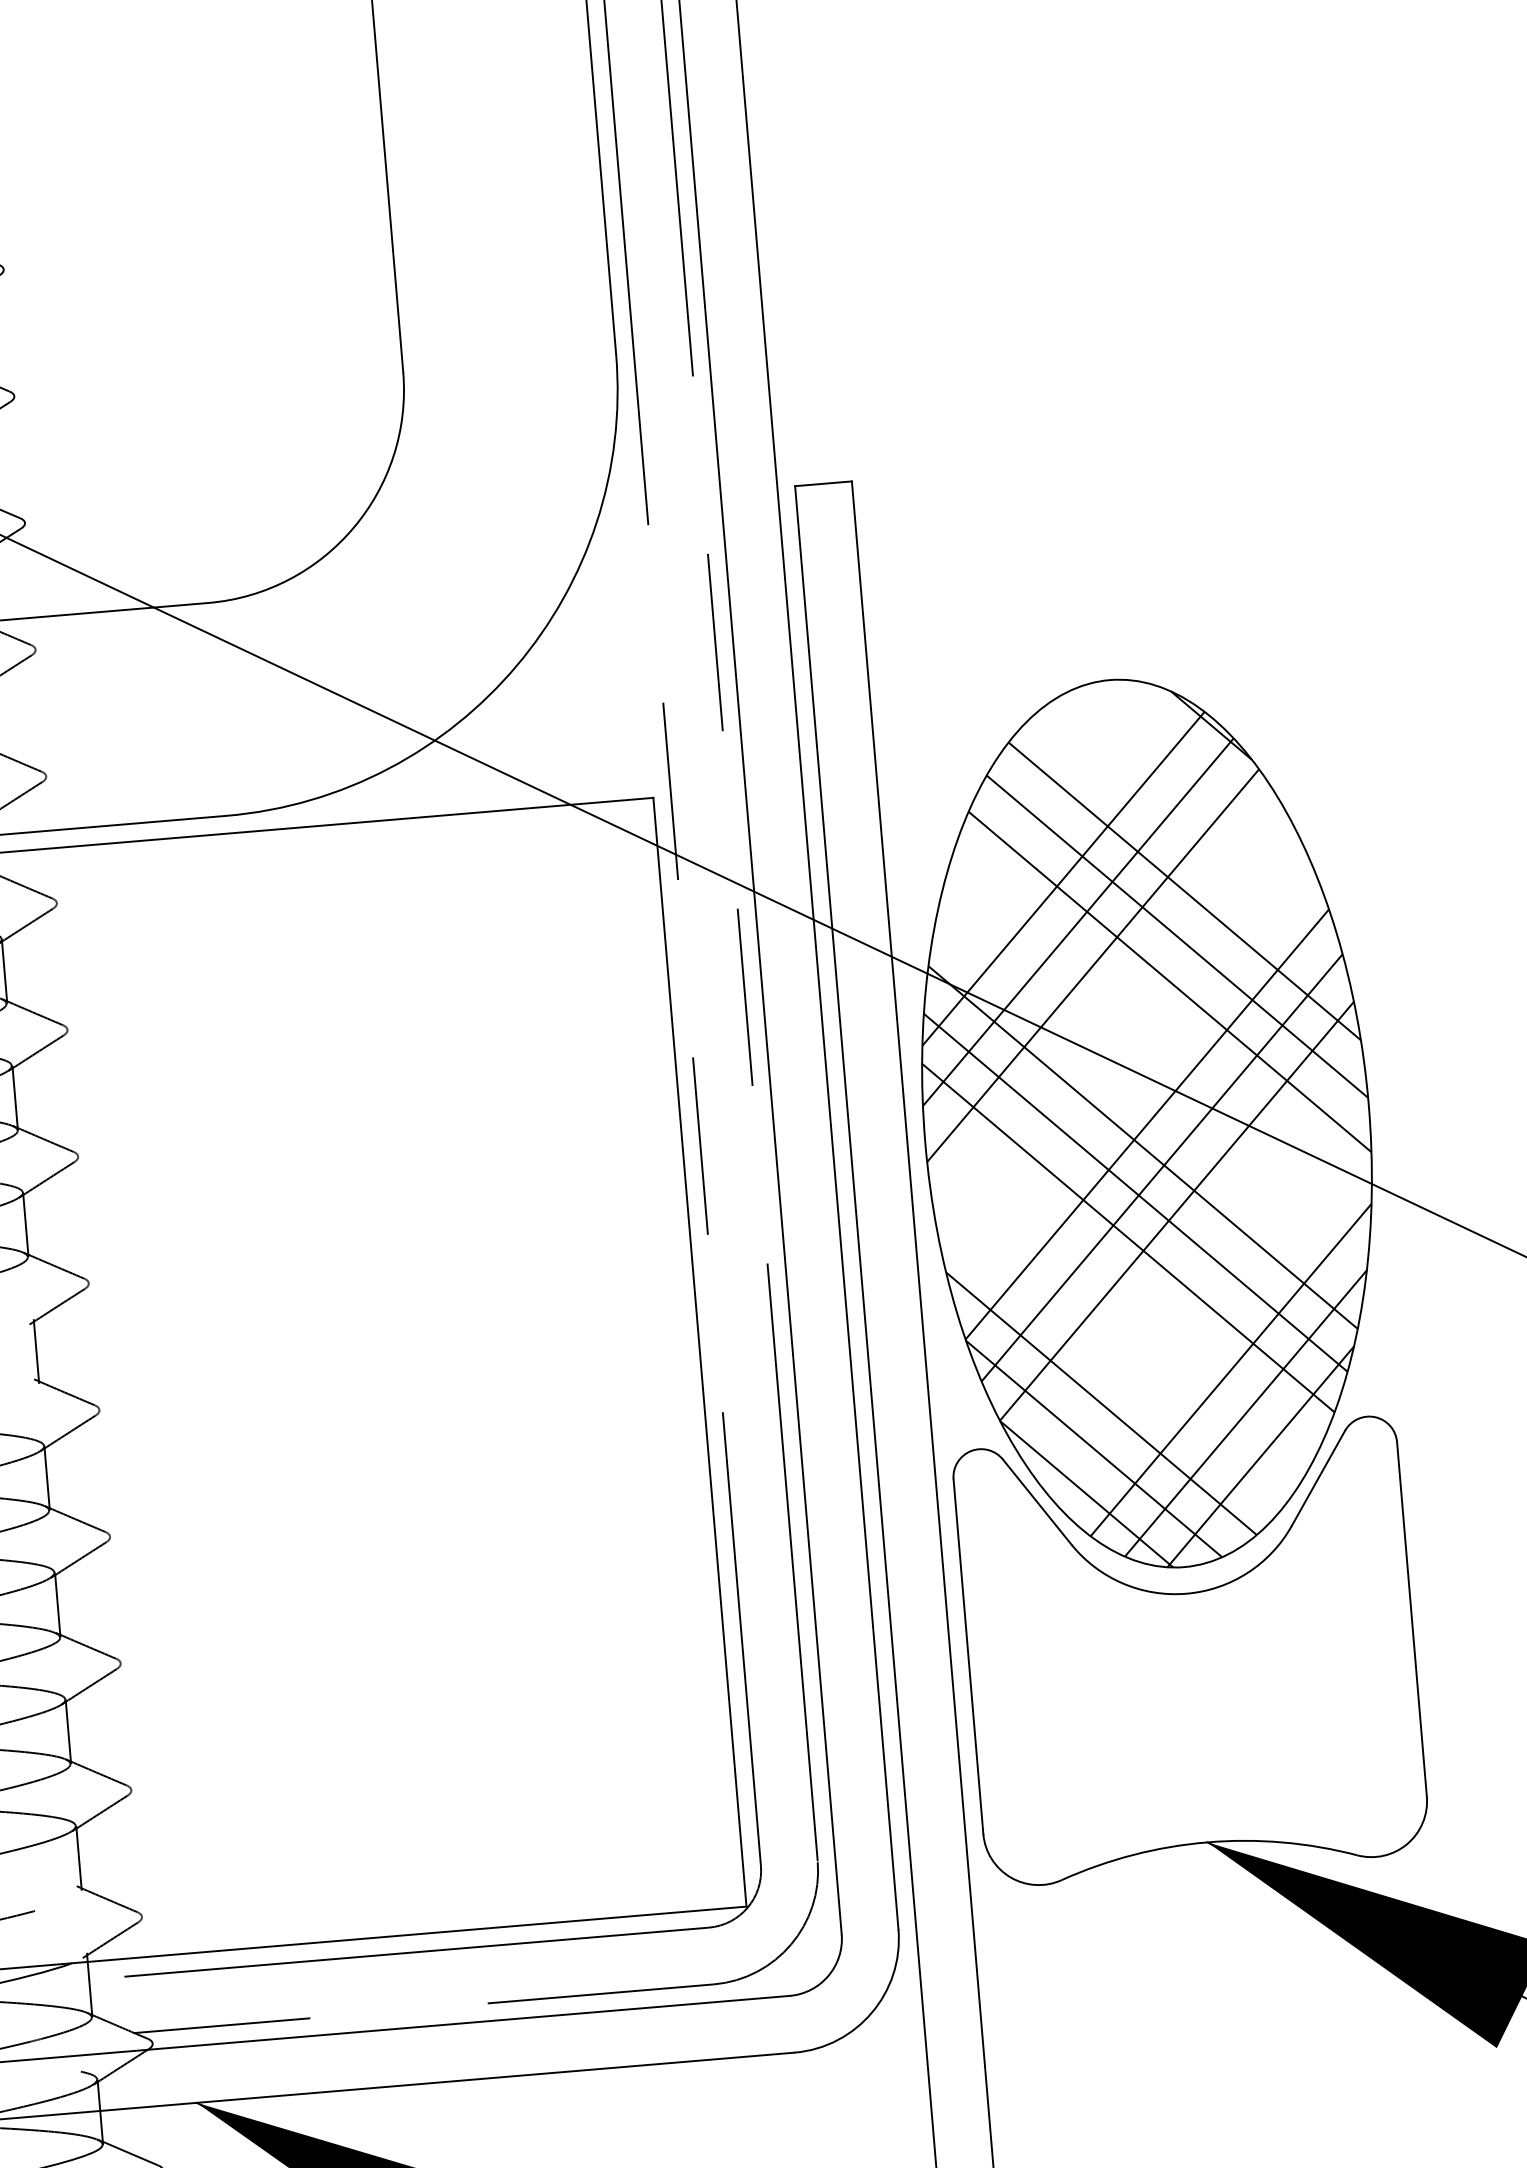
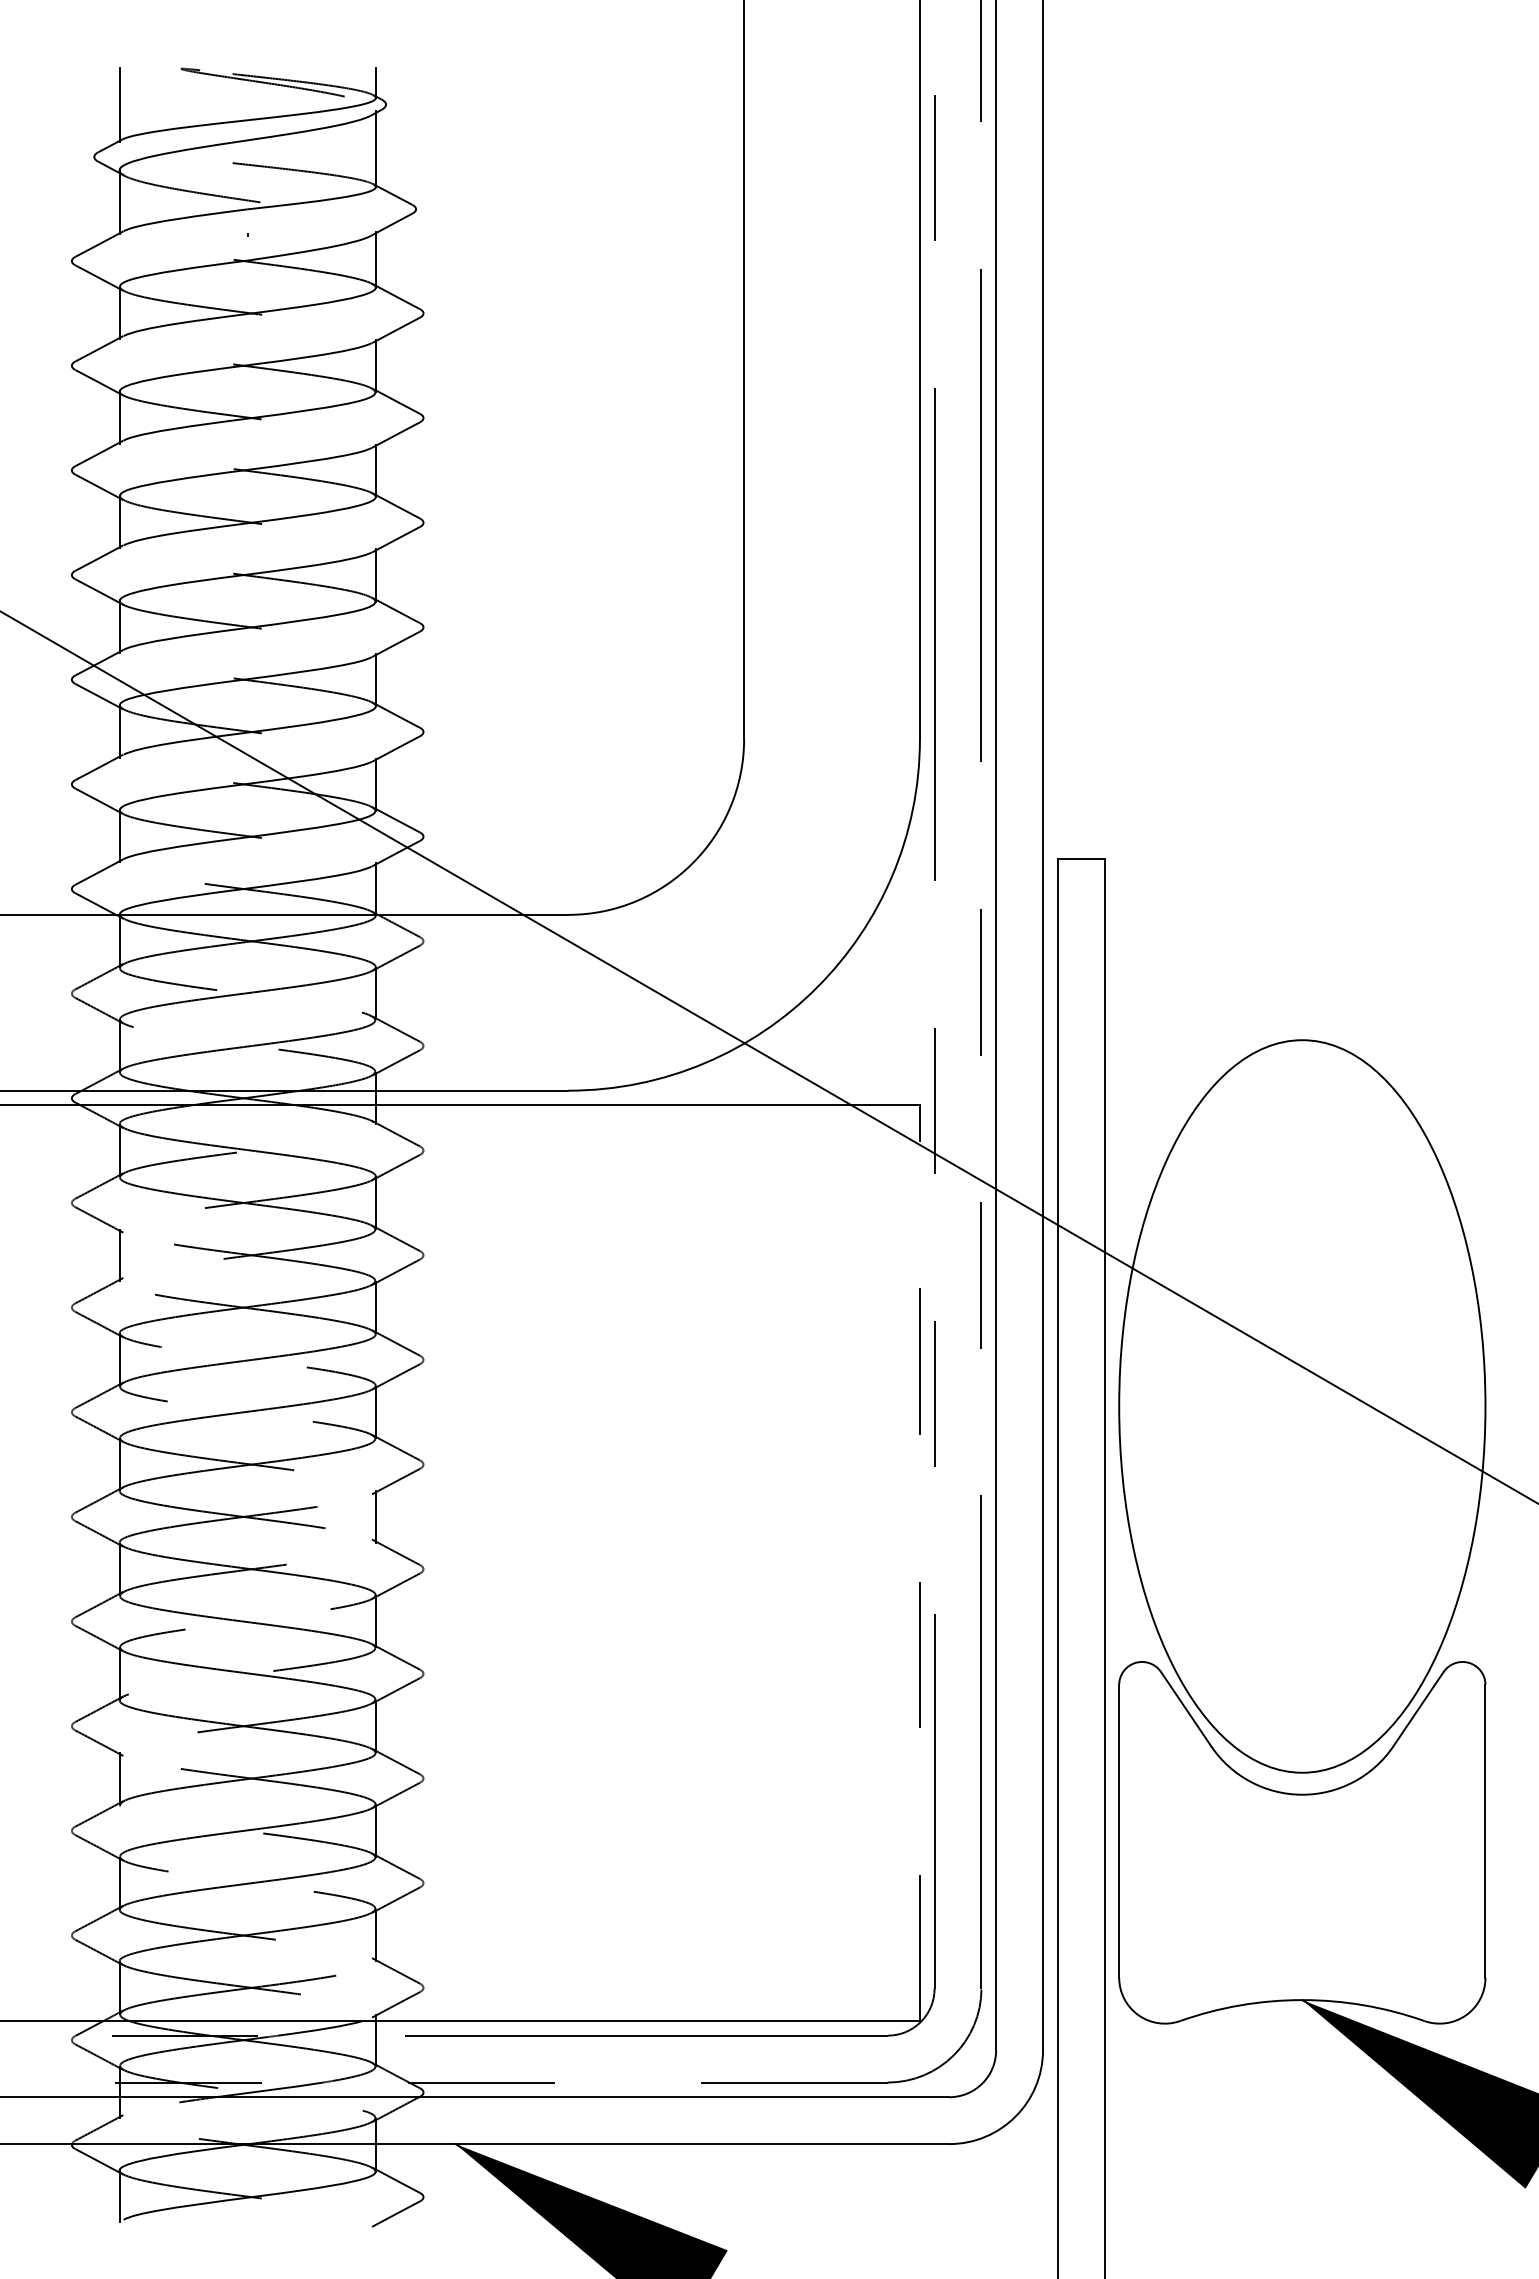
hatch: (1147, 1130) -> (1302, 1412), removed
line: (699, 1352) -> (919, 1563), solid -> dashed

